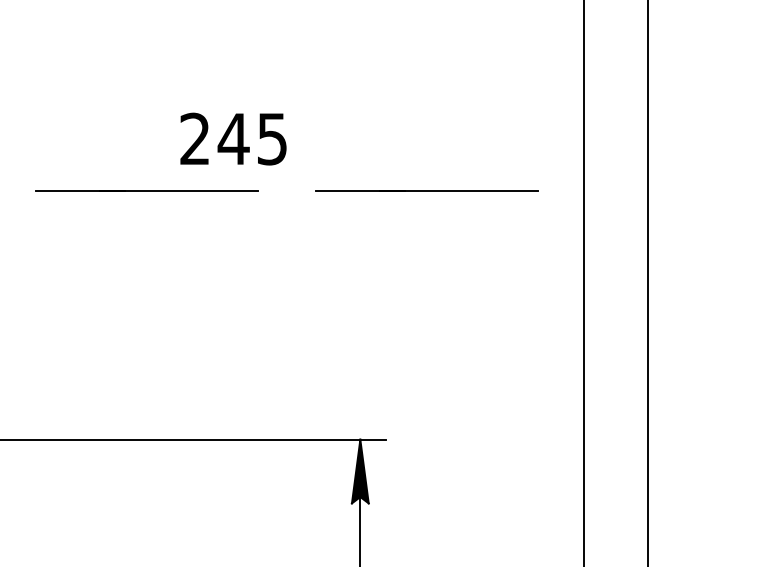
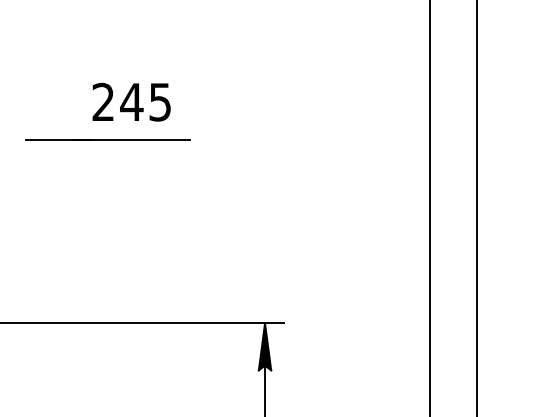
text: (233, 138) -> (131, 101), moved
line: (426, 189) -> (313, 139), removed

